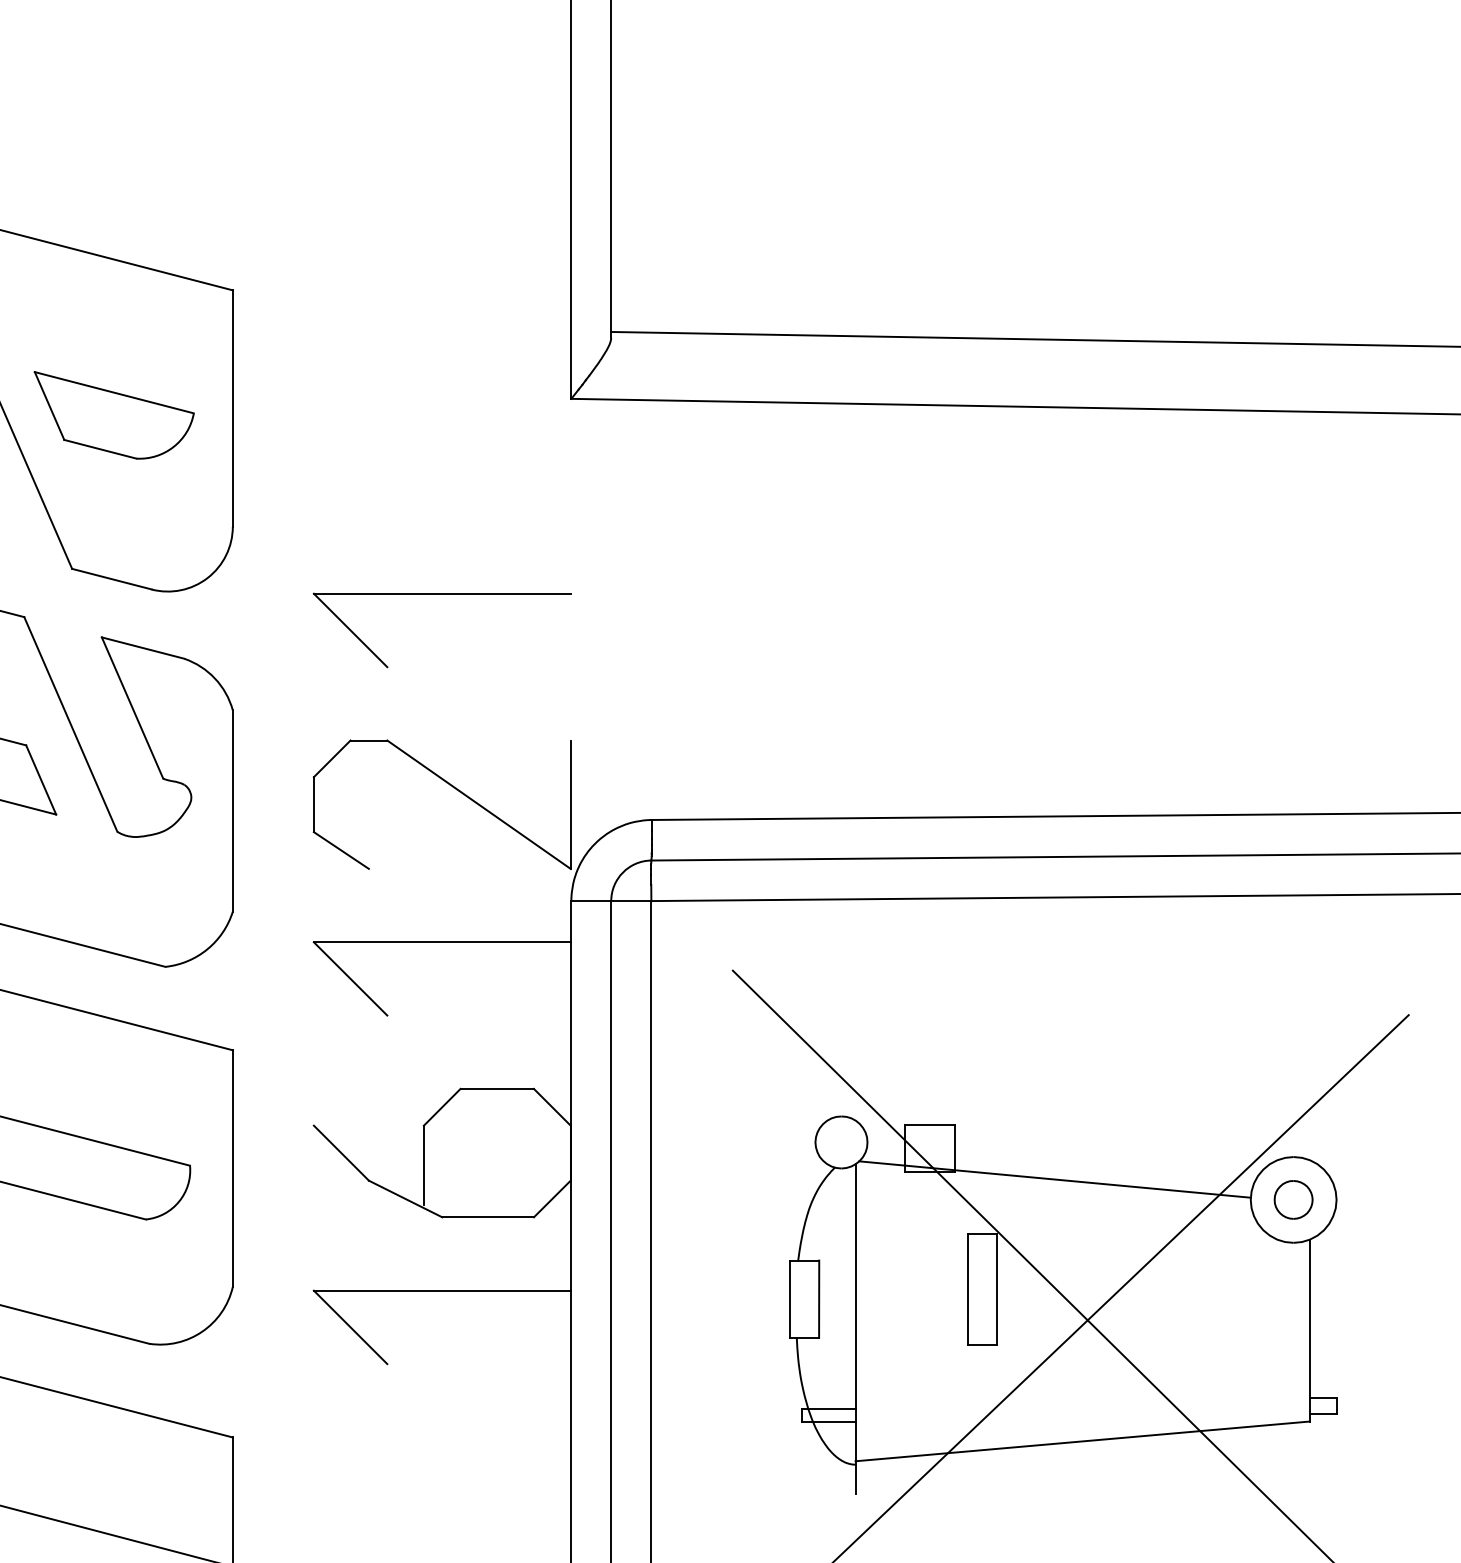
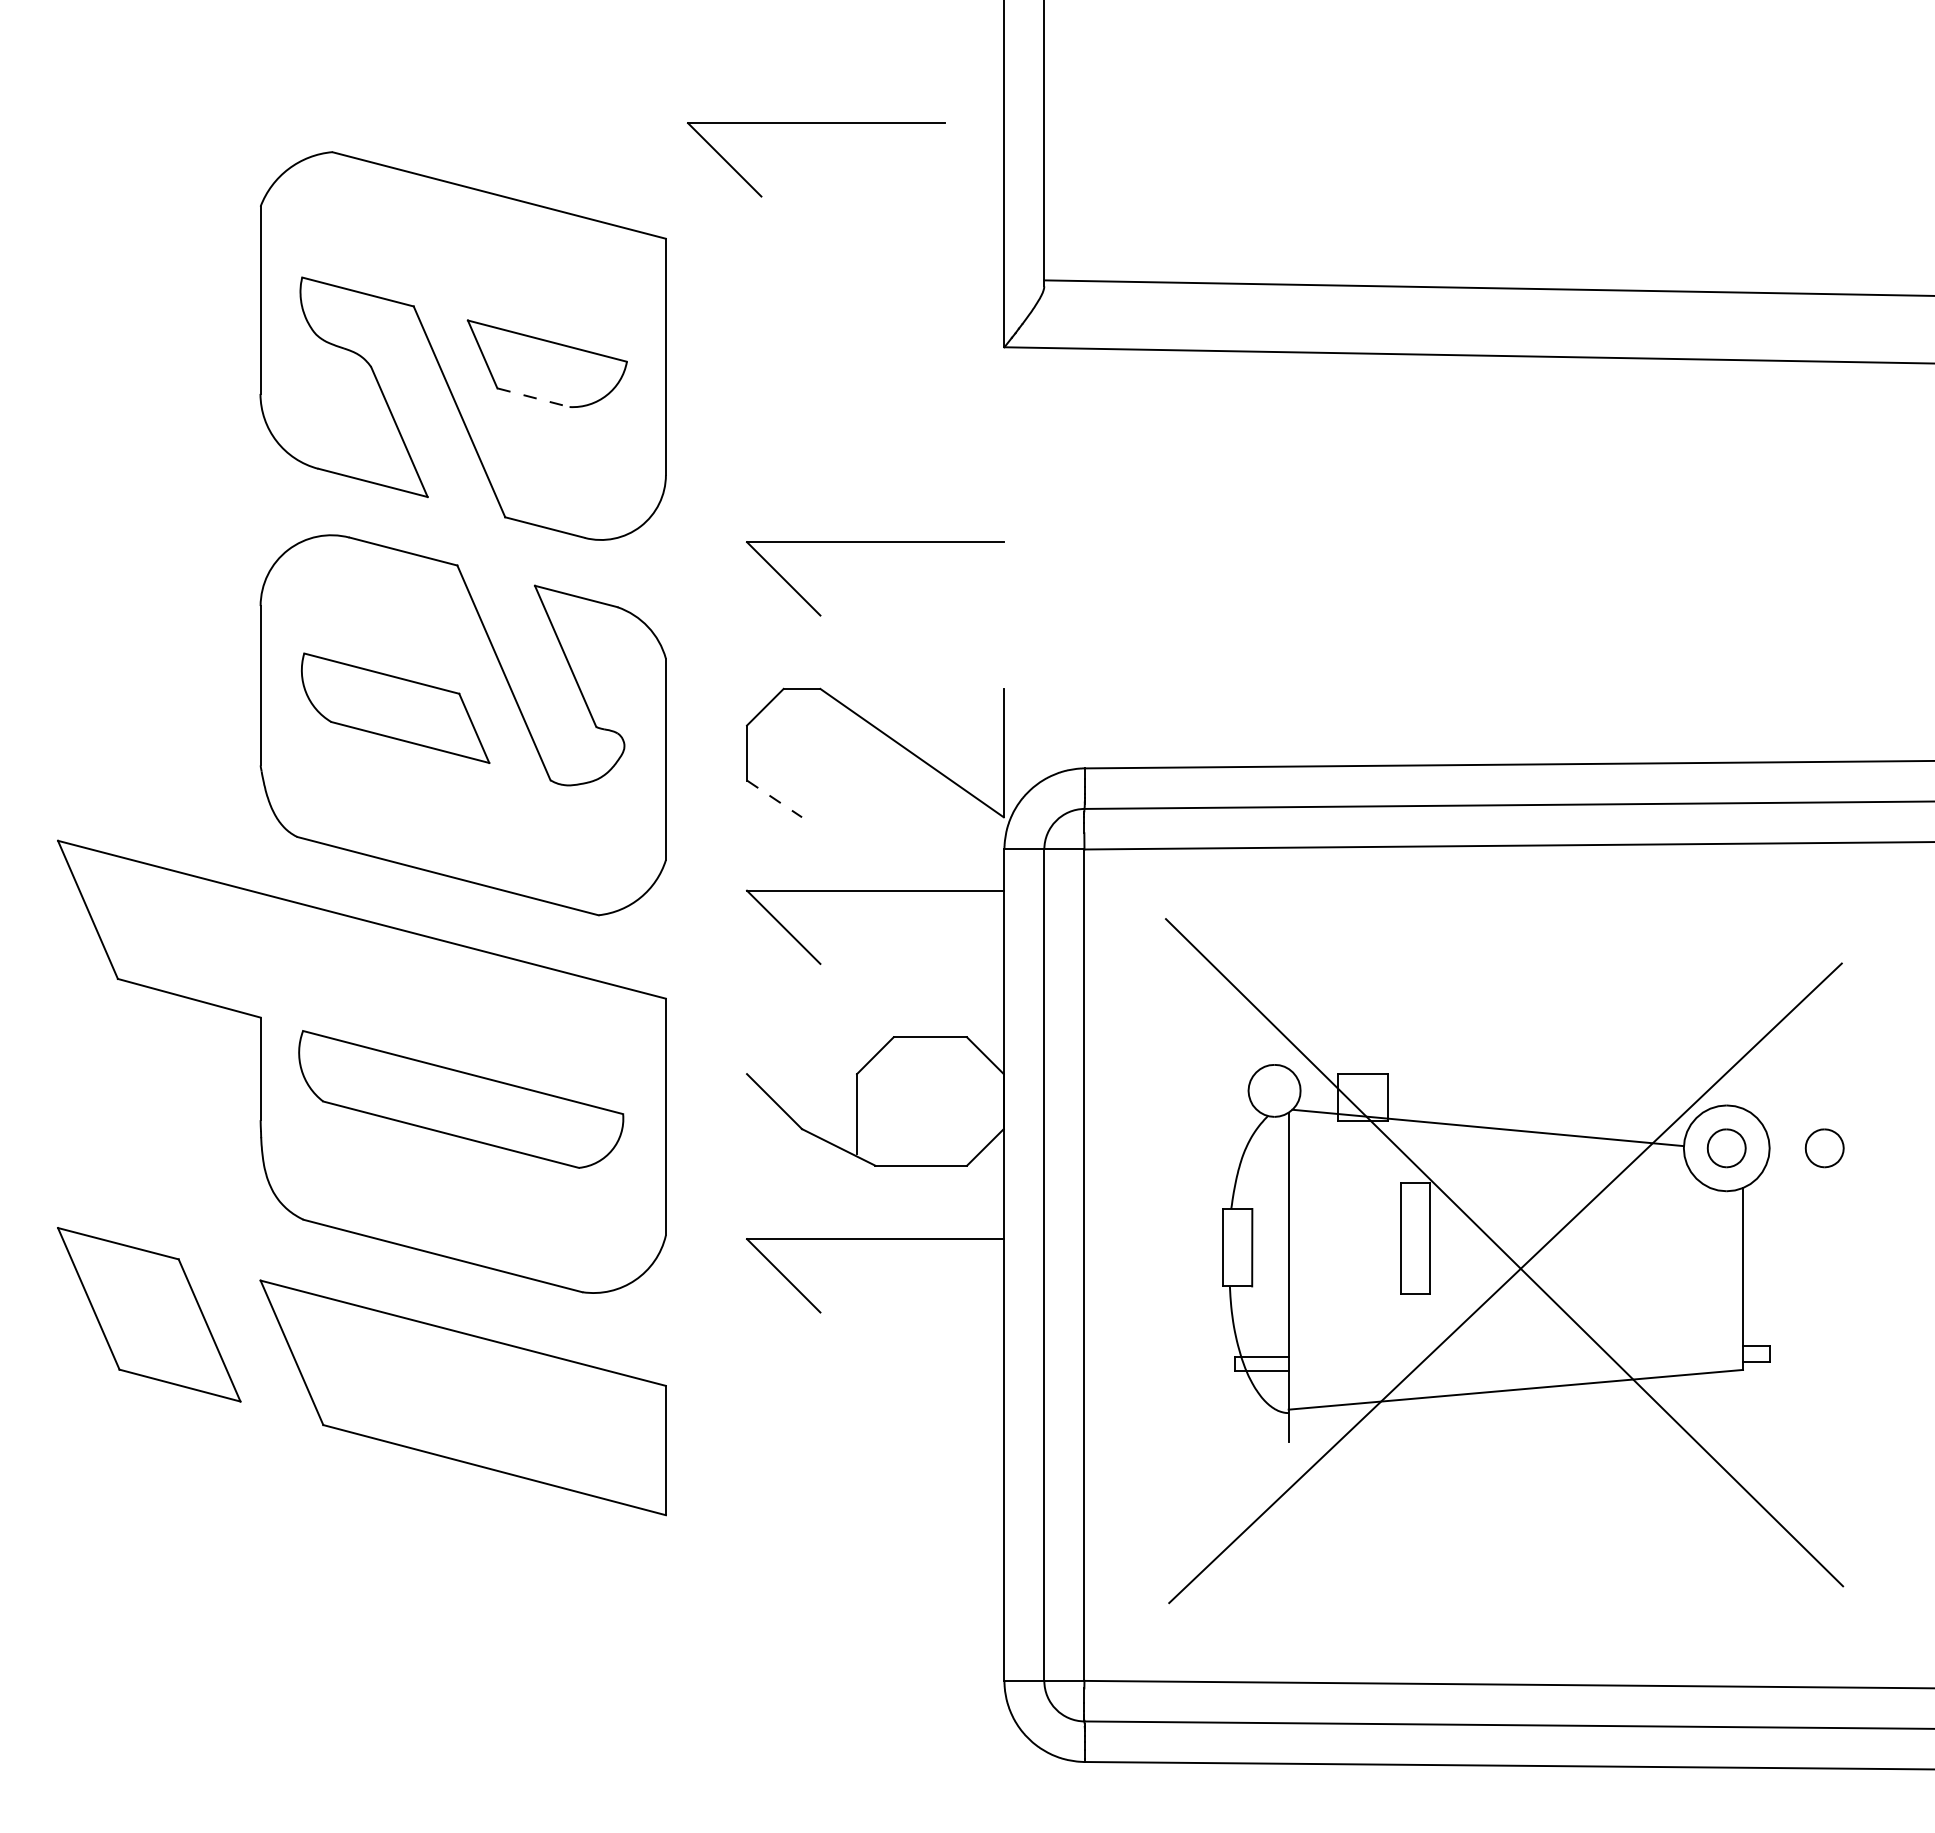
part: (383, 175) -> (816, 123), added
line: (100, 449) -> (533, 397), solid -> dashed
line: (341, 851) -> (774, 799), solid -> dashed
part: (1391, 1200) -> (1824, 1148), added

